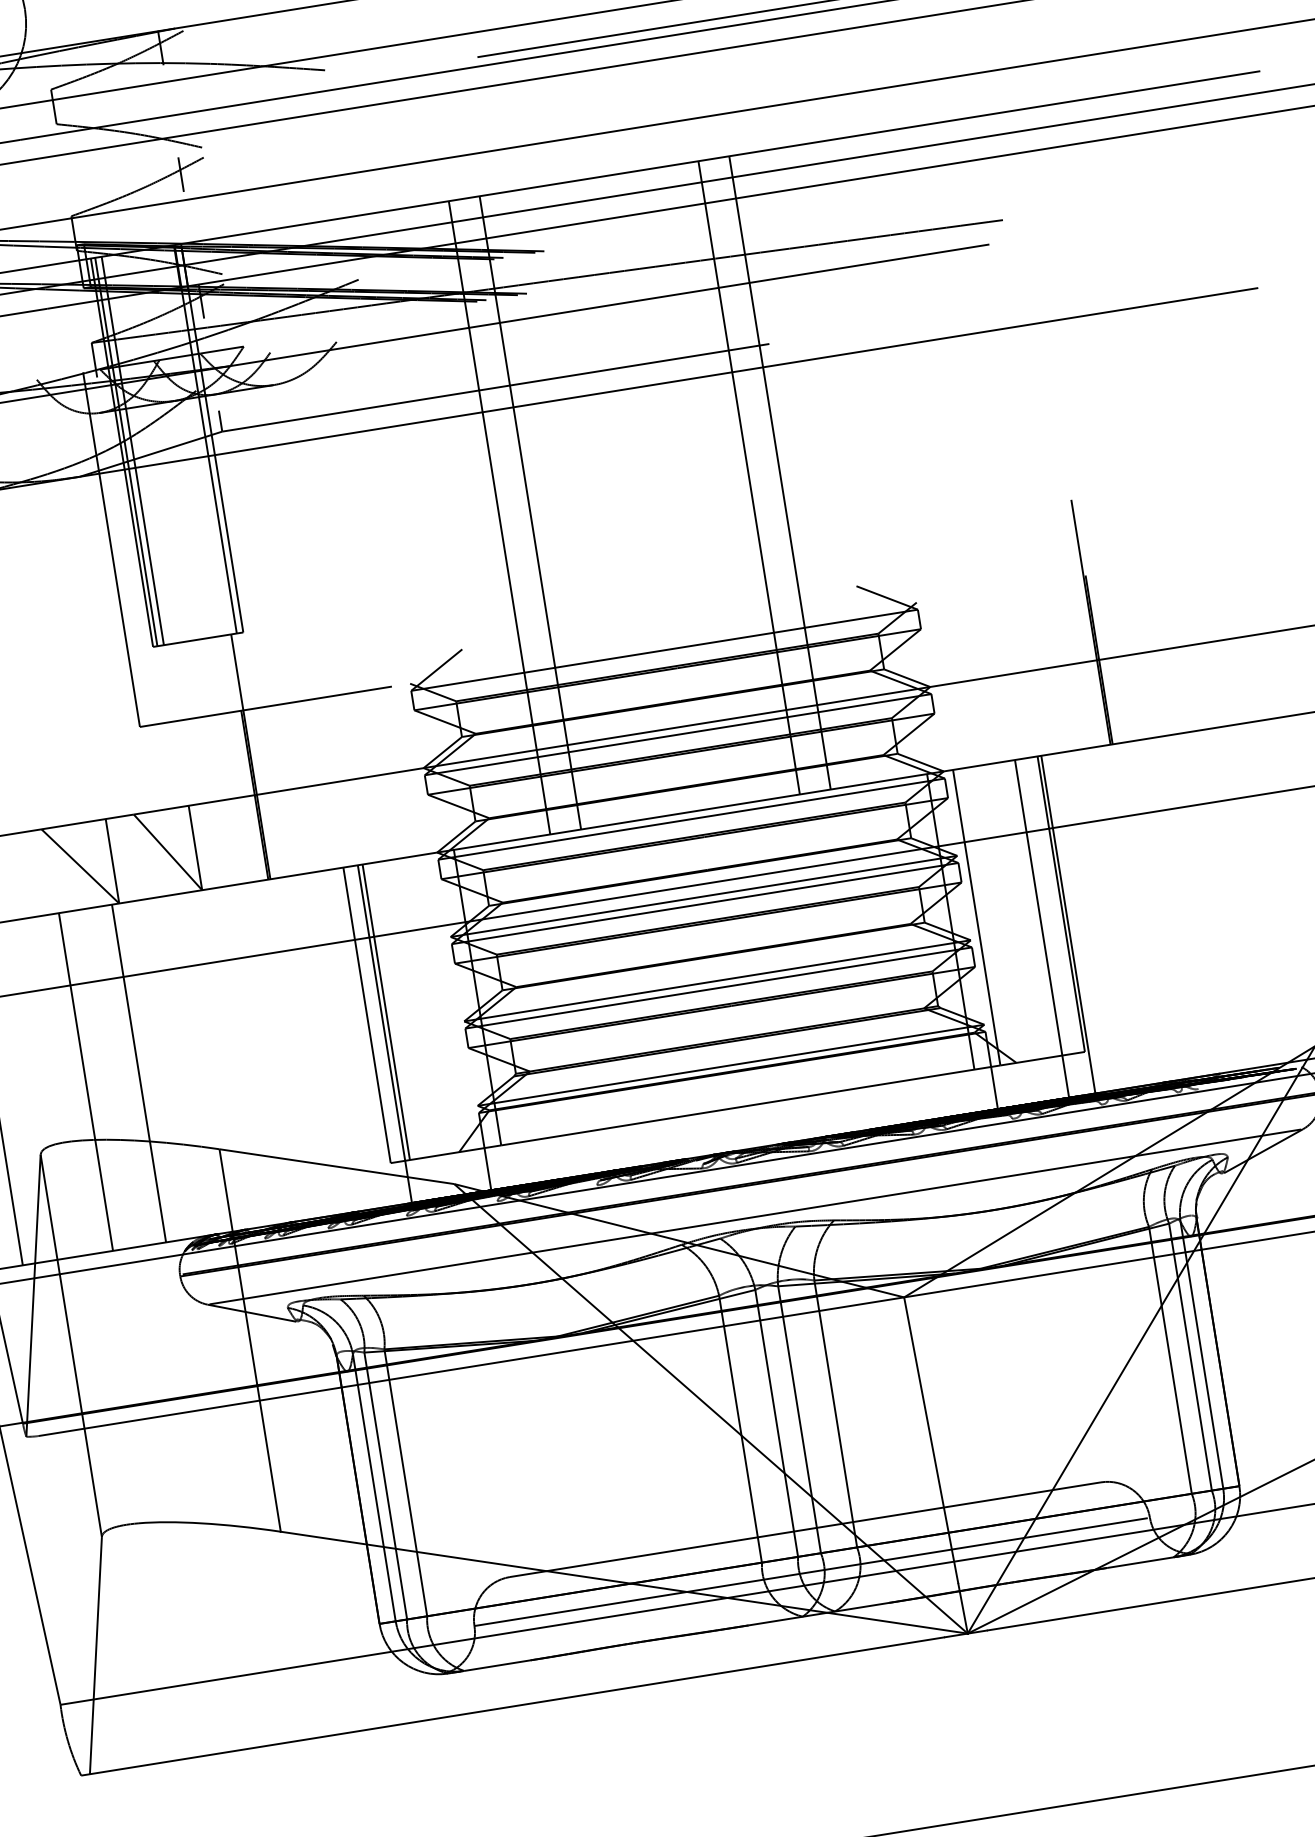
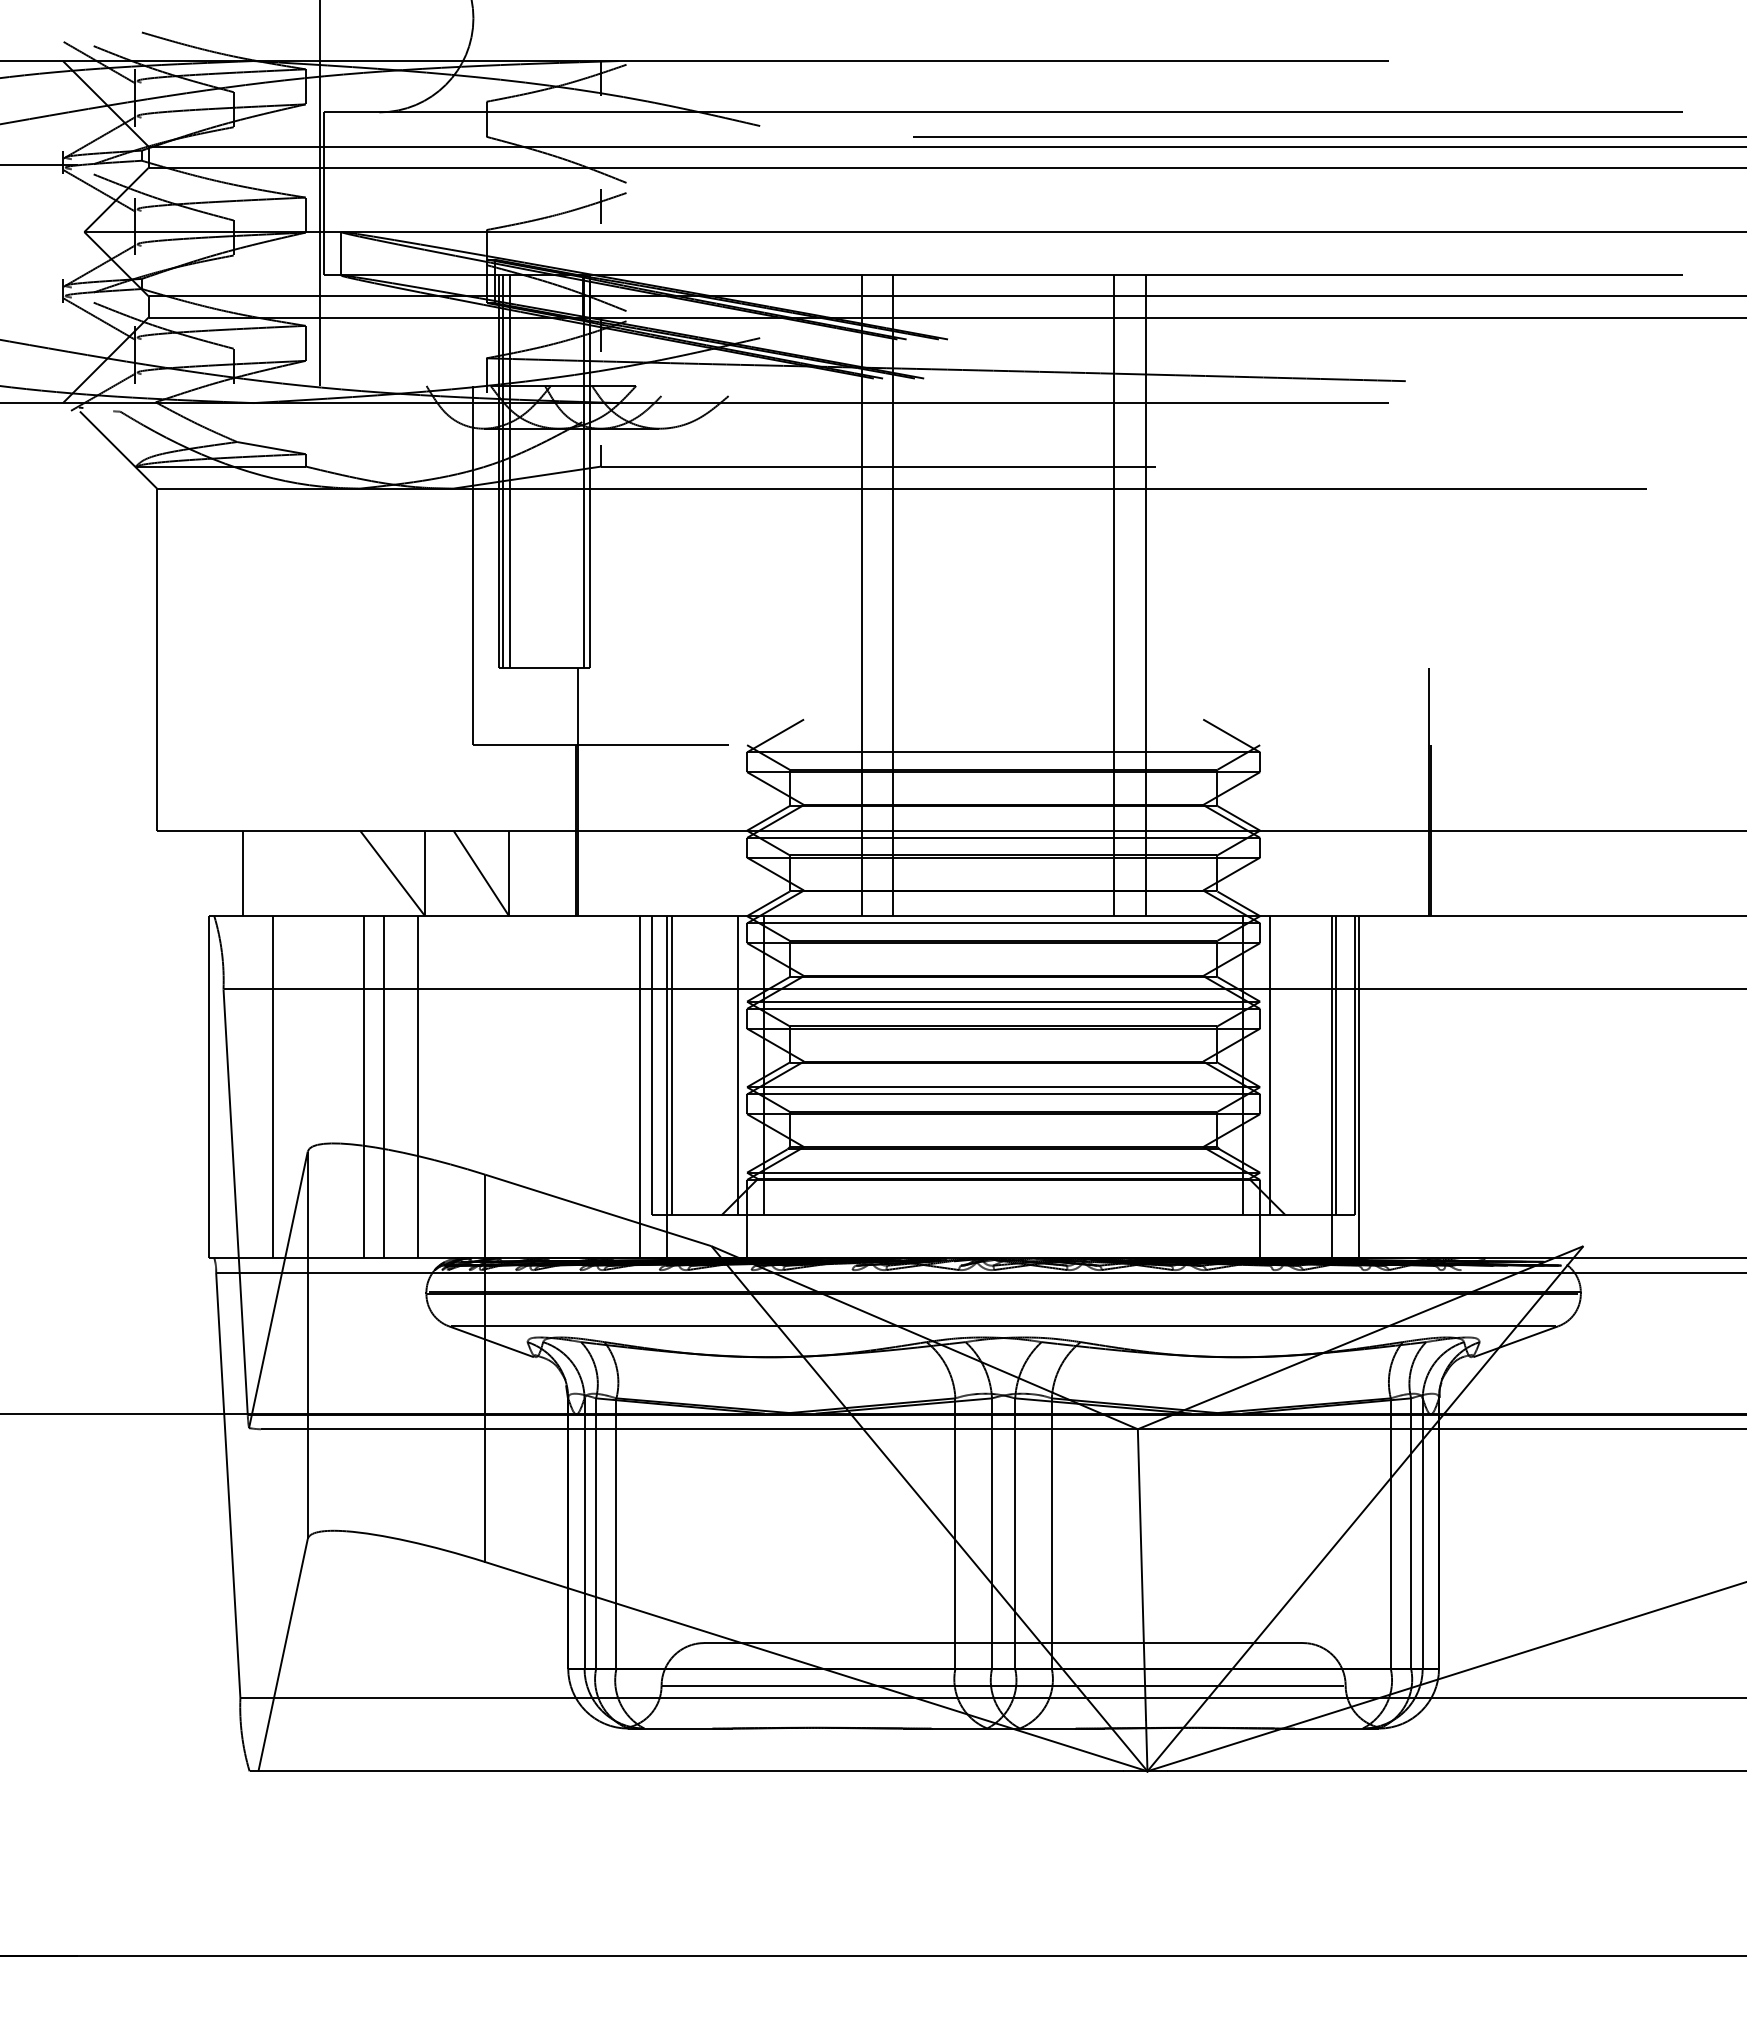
line: (1041, 906) -> (1335, 1065), added
line: (451, 1001) -> (737, 1065), added
line: (359, 1038) -> (640, 1087), added
line: (106, 1079) -> (384, 1087), added

